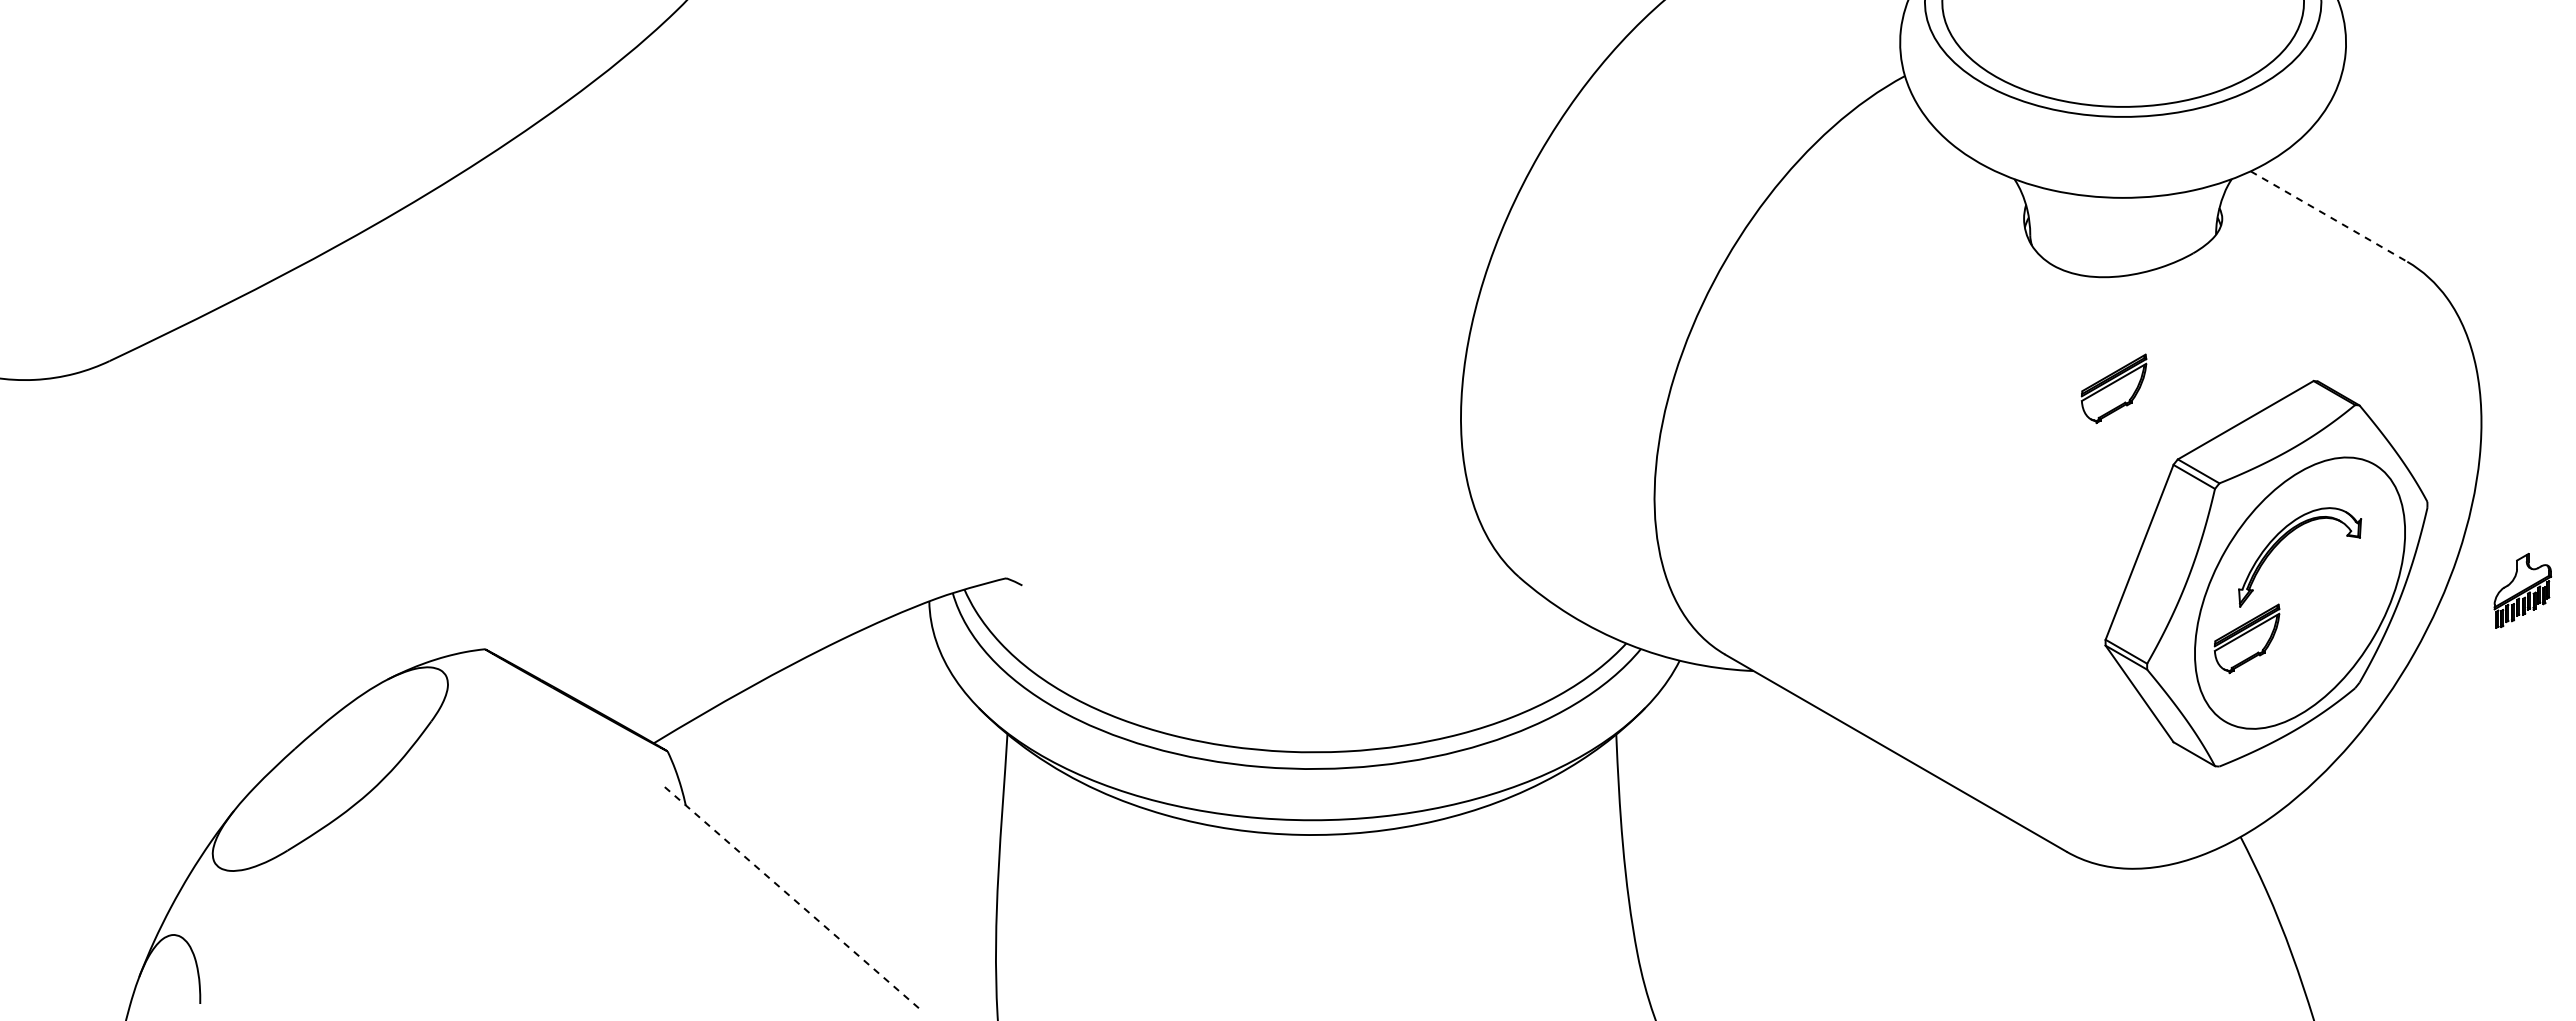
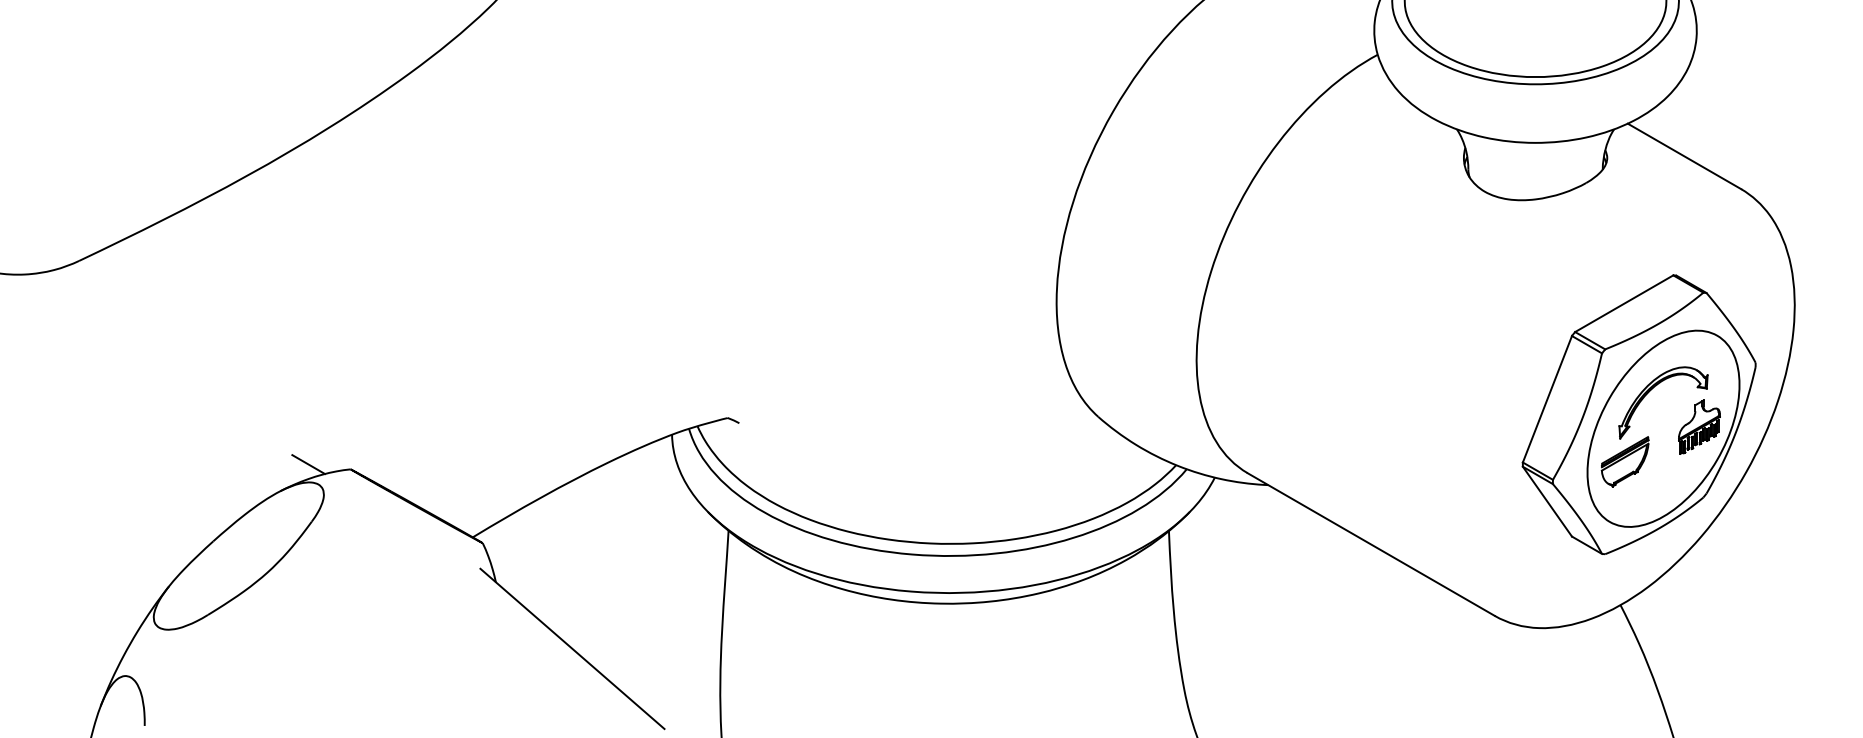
line: (2329, 216) -> (1684, 156), dashed -> solid
part: (2113, 388) -> (1528, 280), removed
part: (2522, 590) -> (1699, 426), moved
line: (426, 642) -> (308, 464), added
line: (791, 897) -> (572, 648), dashed -> solid

